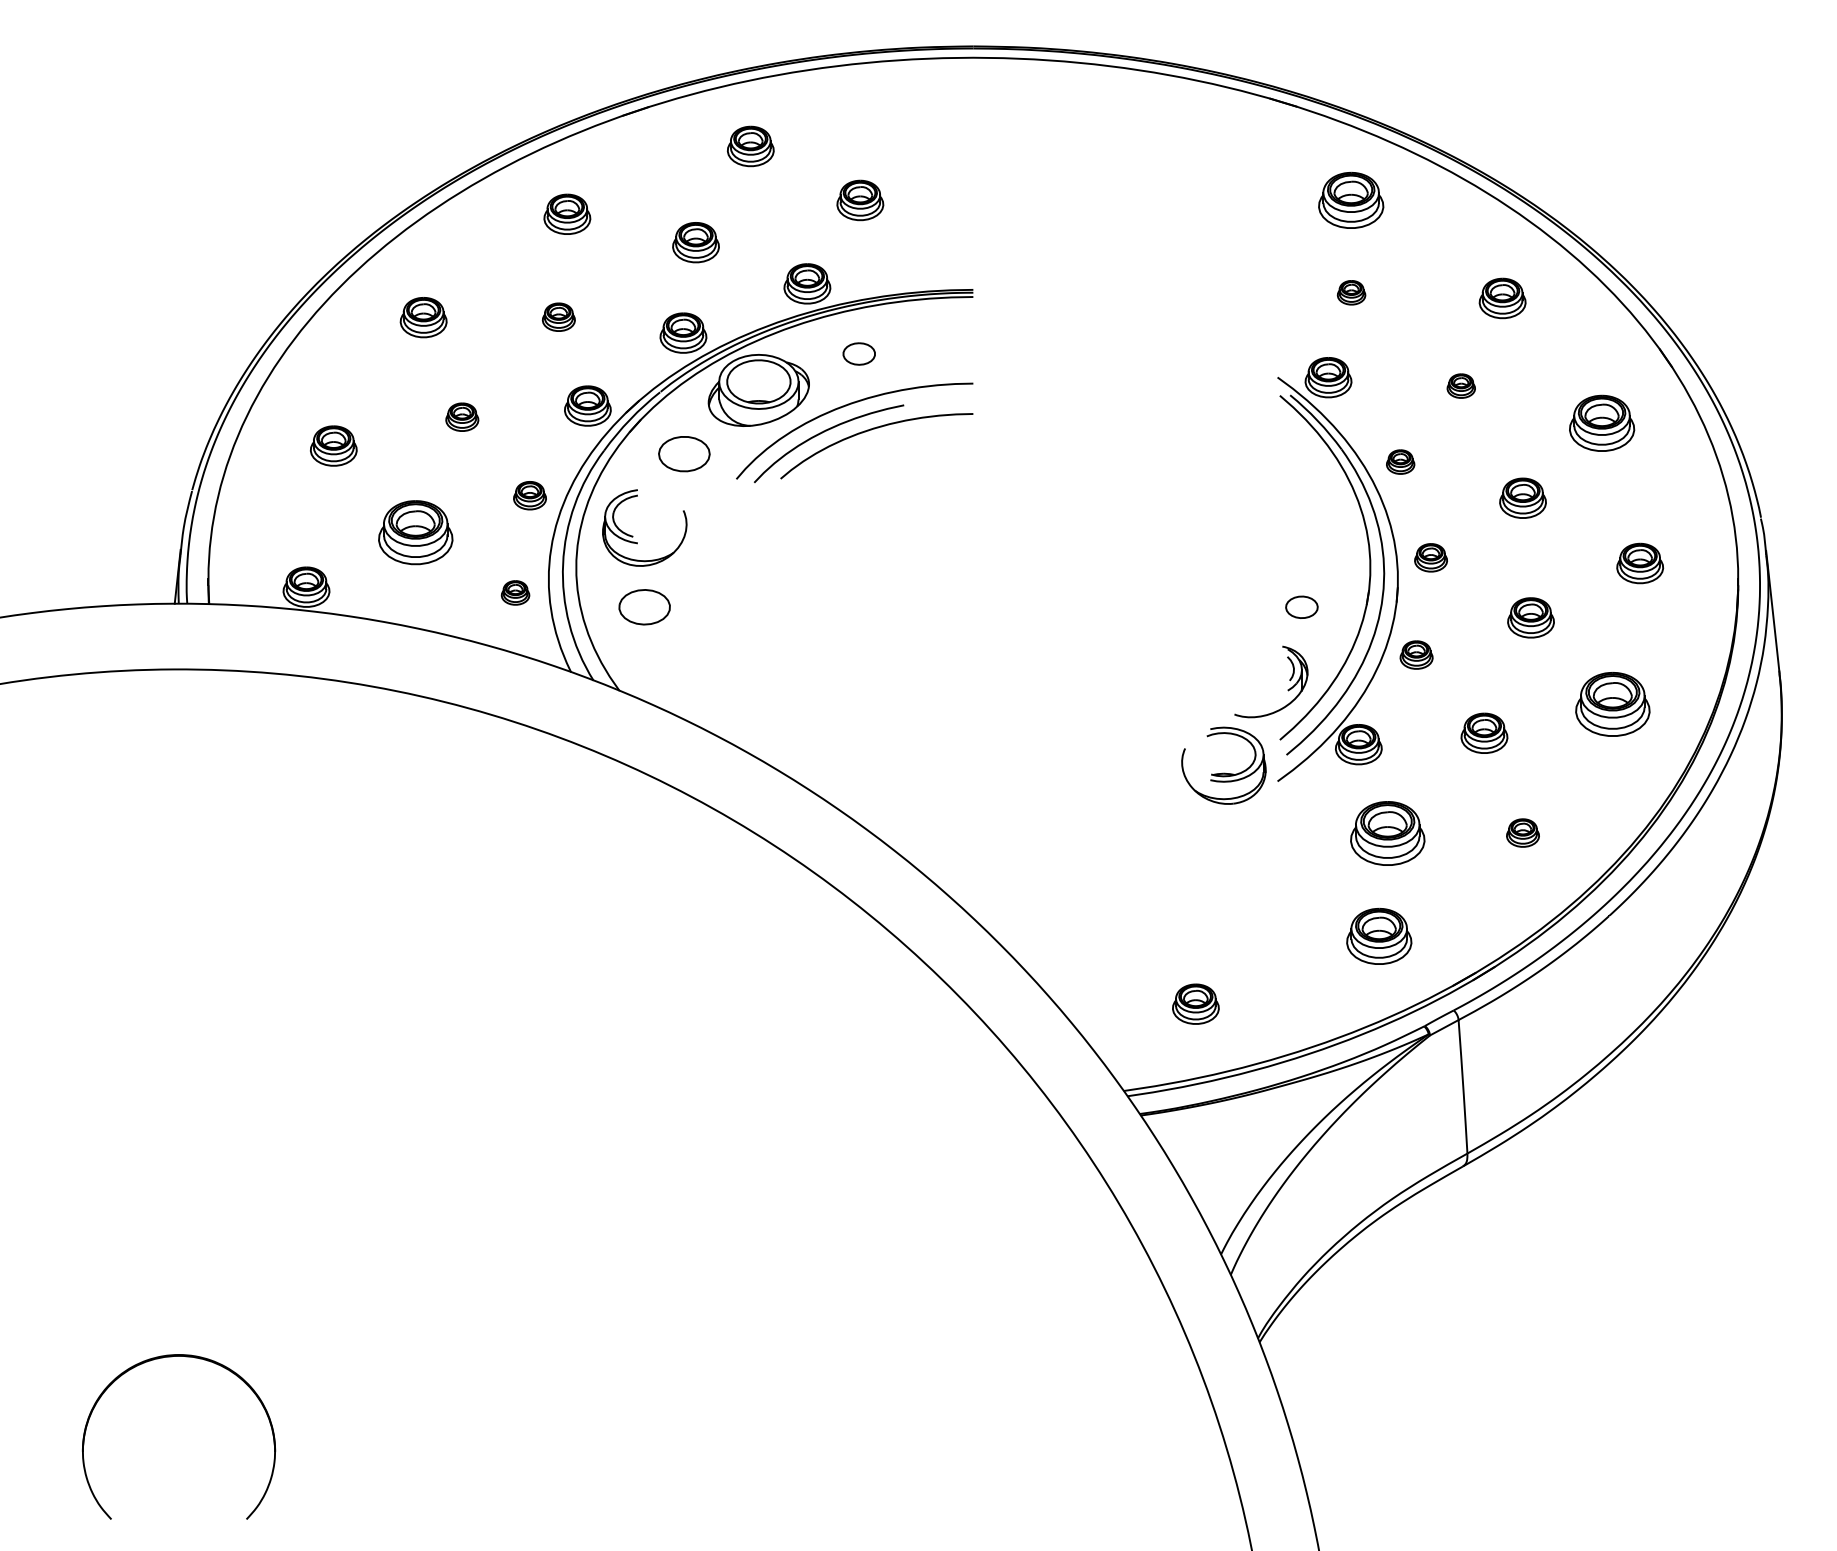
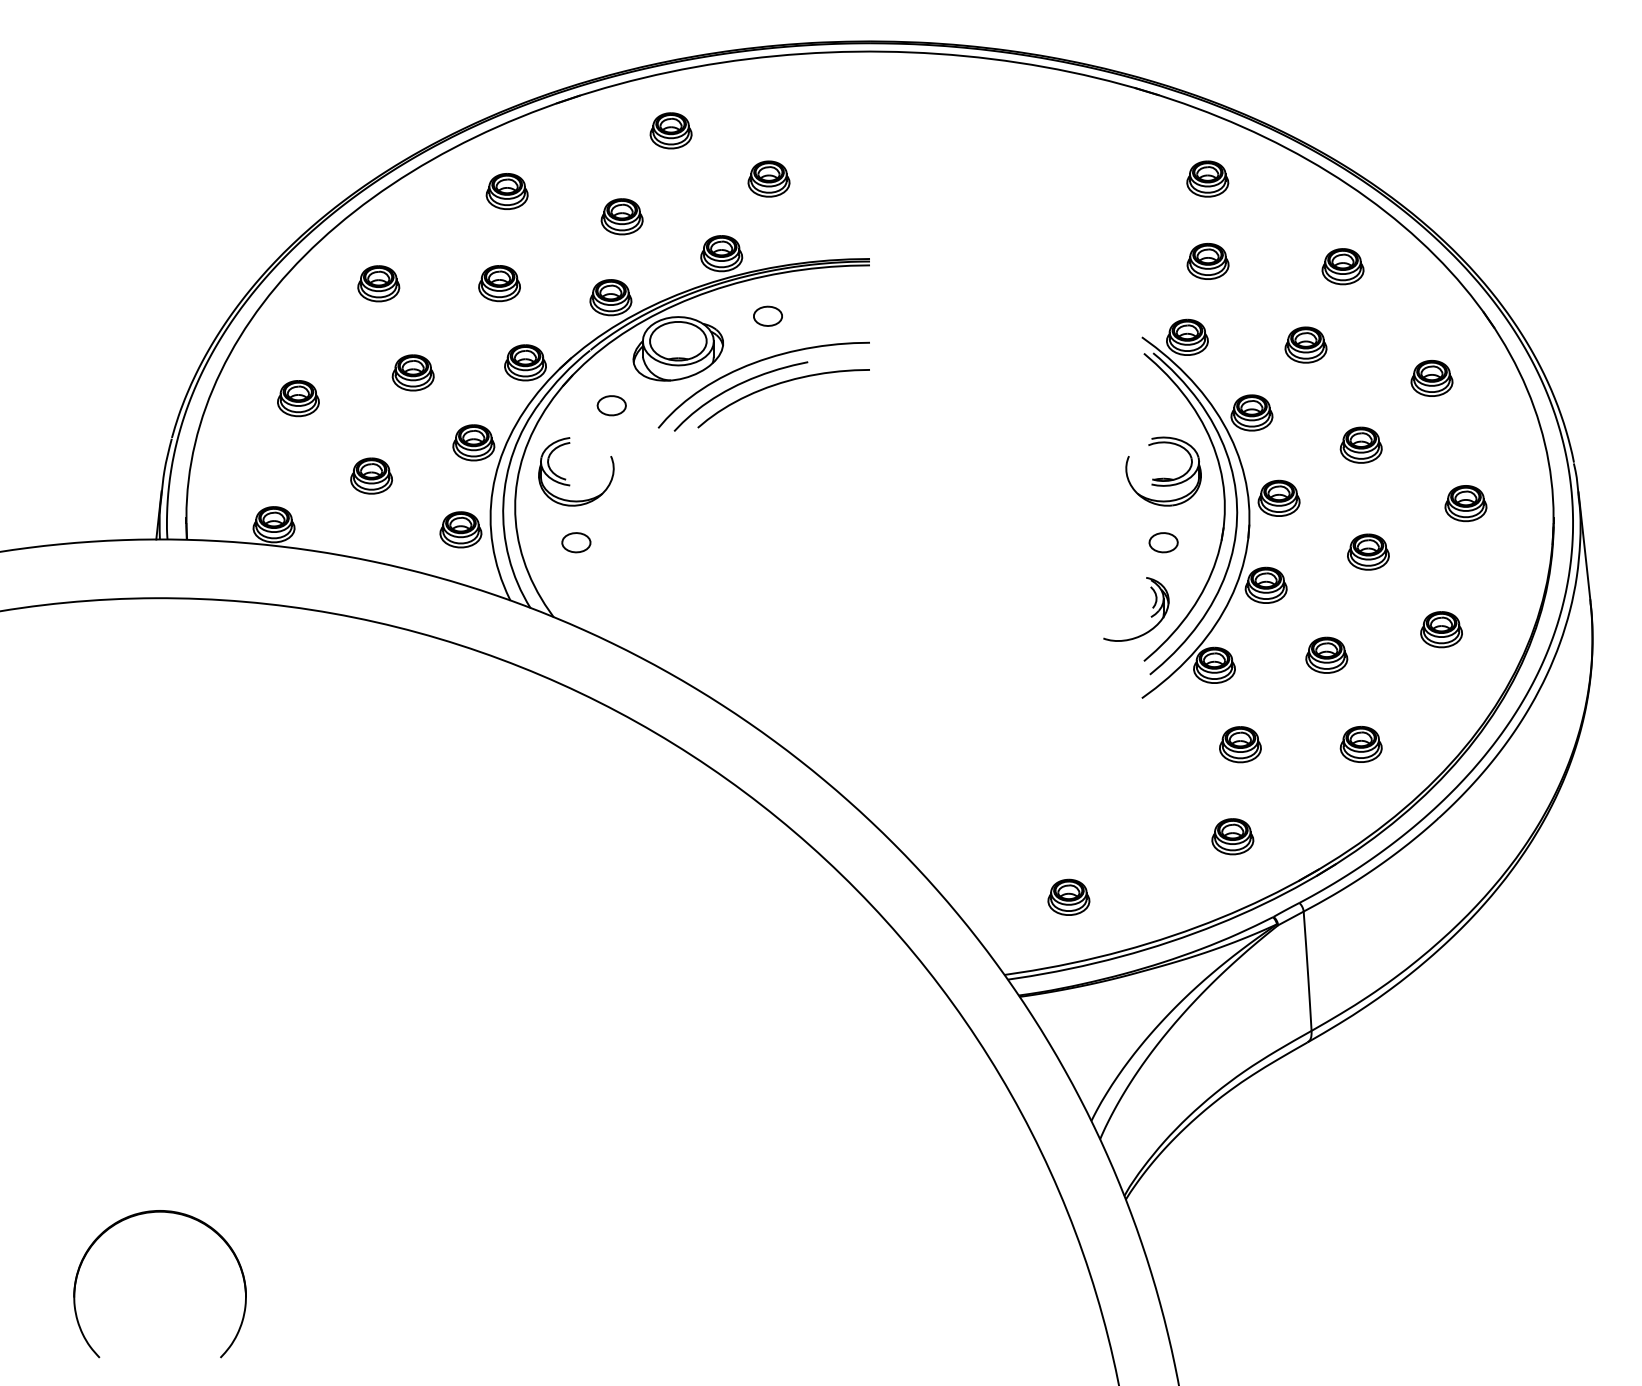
part: (1351, 200) -> (1207, 179), size x0.71
part: (1351, 292) -> (1207, 261), size x1.67
part: (558, 316) -> (499, 282), size x1.43
part: (1461, 385) -> (1306, 344), size x1.67
part: (462, 416) -> (413, 372), size x1.43
part: (1602, 423) -> (1432, 378), size x0.71
part: (684, 453) -> (611, 405), size x0.62
part: (1400, 461) -> (1251, 412), size x1.67
part: (529, 495) -> (473, 442), size x1.43
part: (415, 532) -> (371, 475), size x0.62
part: (1430, 557) -> (1278, 498), size x1.43
part: (515, 592) -> (460, 529), size x1.67
part: (644, 607) -> (576, 542), size x0.62
part: (1416, 654) -> (1266, 584), size x1.43
part: (1612, 704) -> (1441, 629), size x0.62
part: (1223, 772) -> (1163, 477), moved
part: (1387, 832) -> (1240, 743), size x0.62
part: (1522, 832) -> (1360, 743), size x1.43
part: (1379, 935) -> (1232, 835), size x0.71

